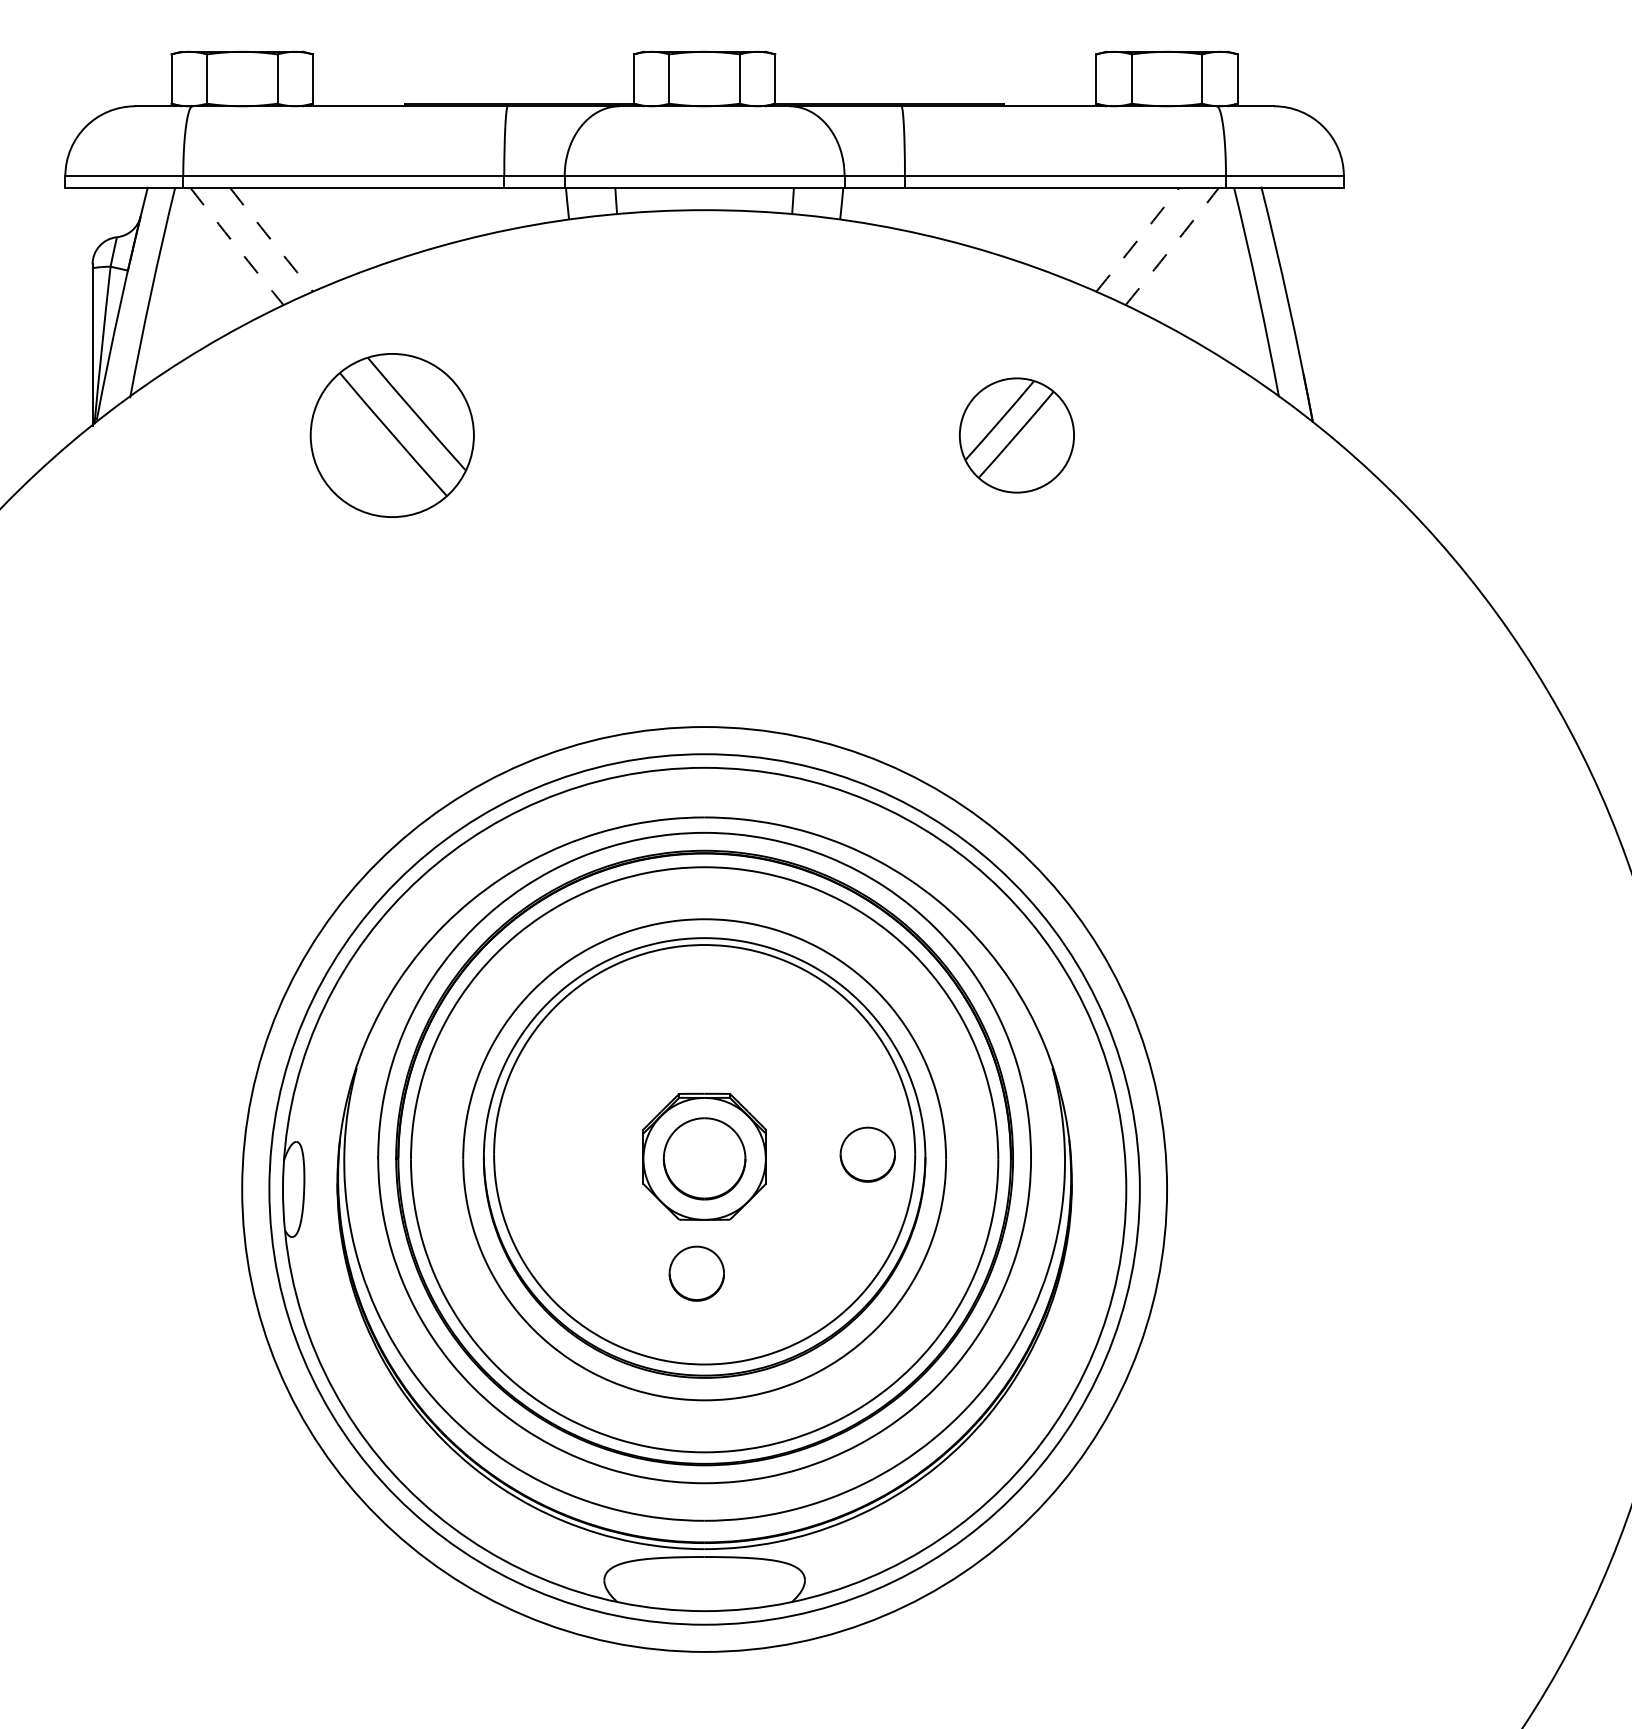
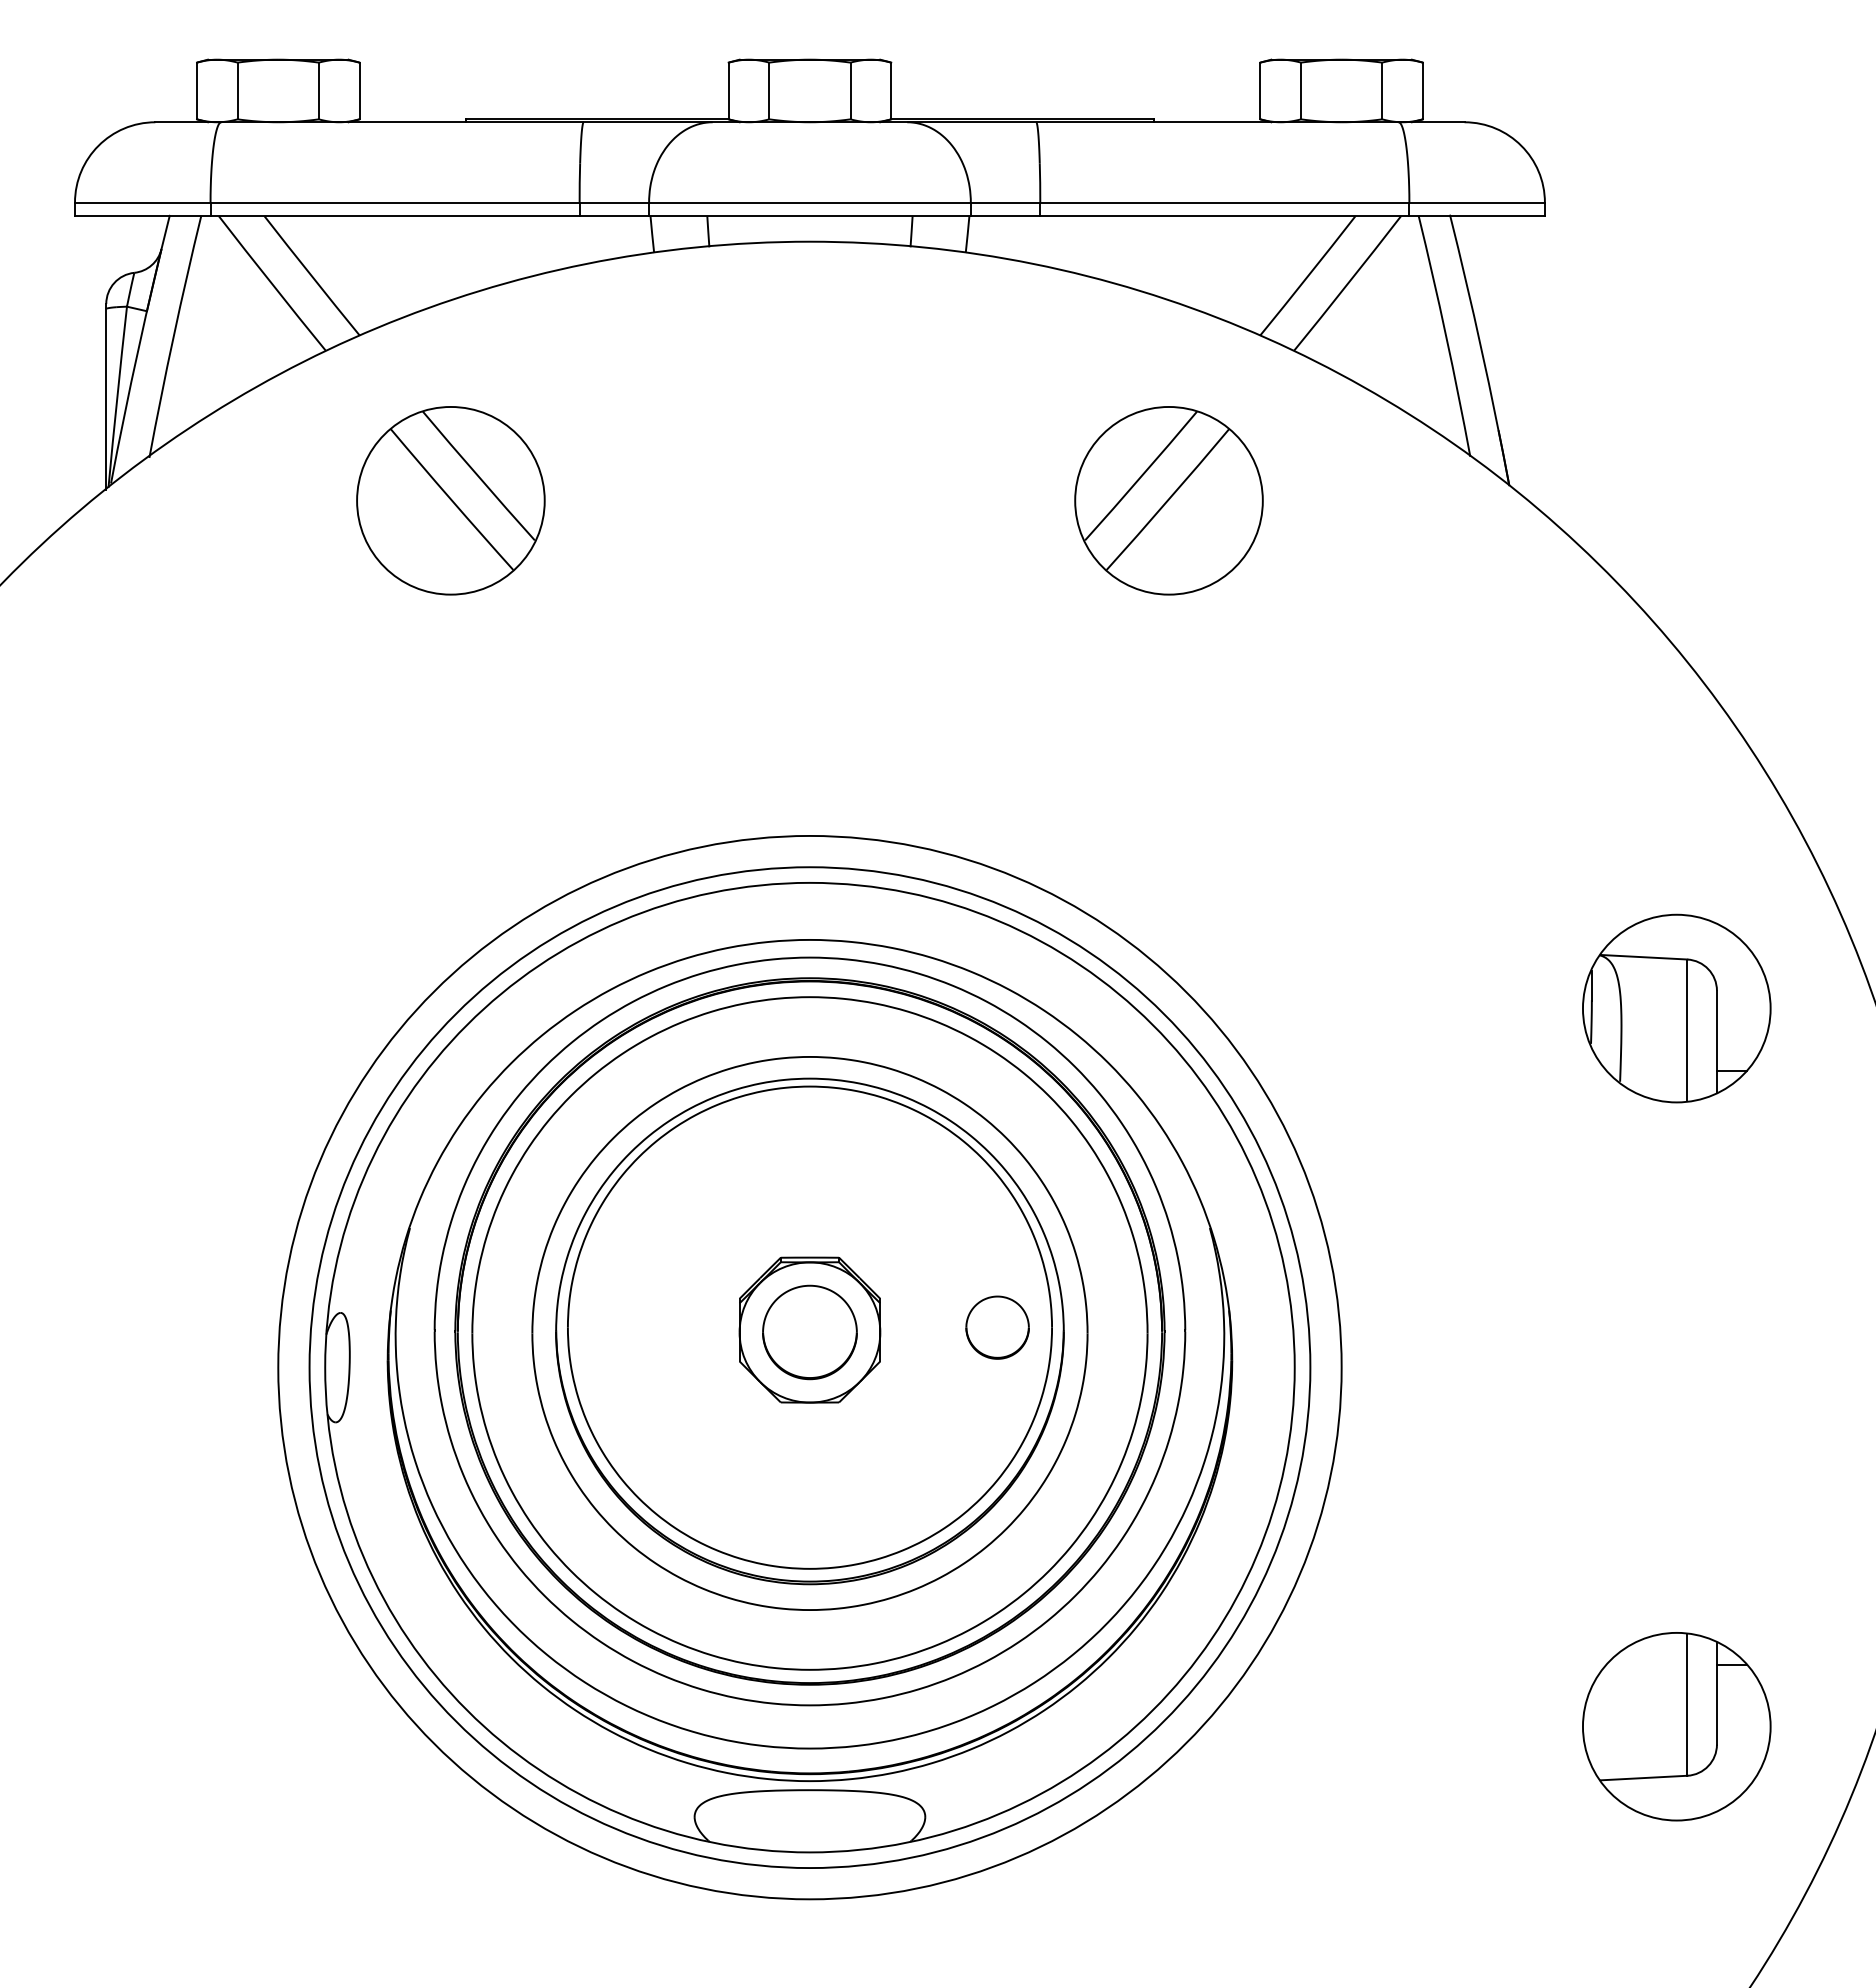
arc: (271, 240) -> (311, 276), dashed -> solid
arc: (1137, 240) -> (1307, 276), dashed -> solid
arc: (236, 246) -> (271, 283), dashed -> solid
arc: (1172, 246) -> (1347, 283), dashed -> solid
part: (1016, 435) -> (1168, 500), size x1.43
part: (1458, 876) -> (1676, 1007), added
part: (696, 1273) -> (800, 1464), removed
part: (1458, 1501) -> (1676, 1726), added

